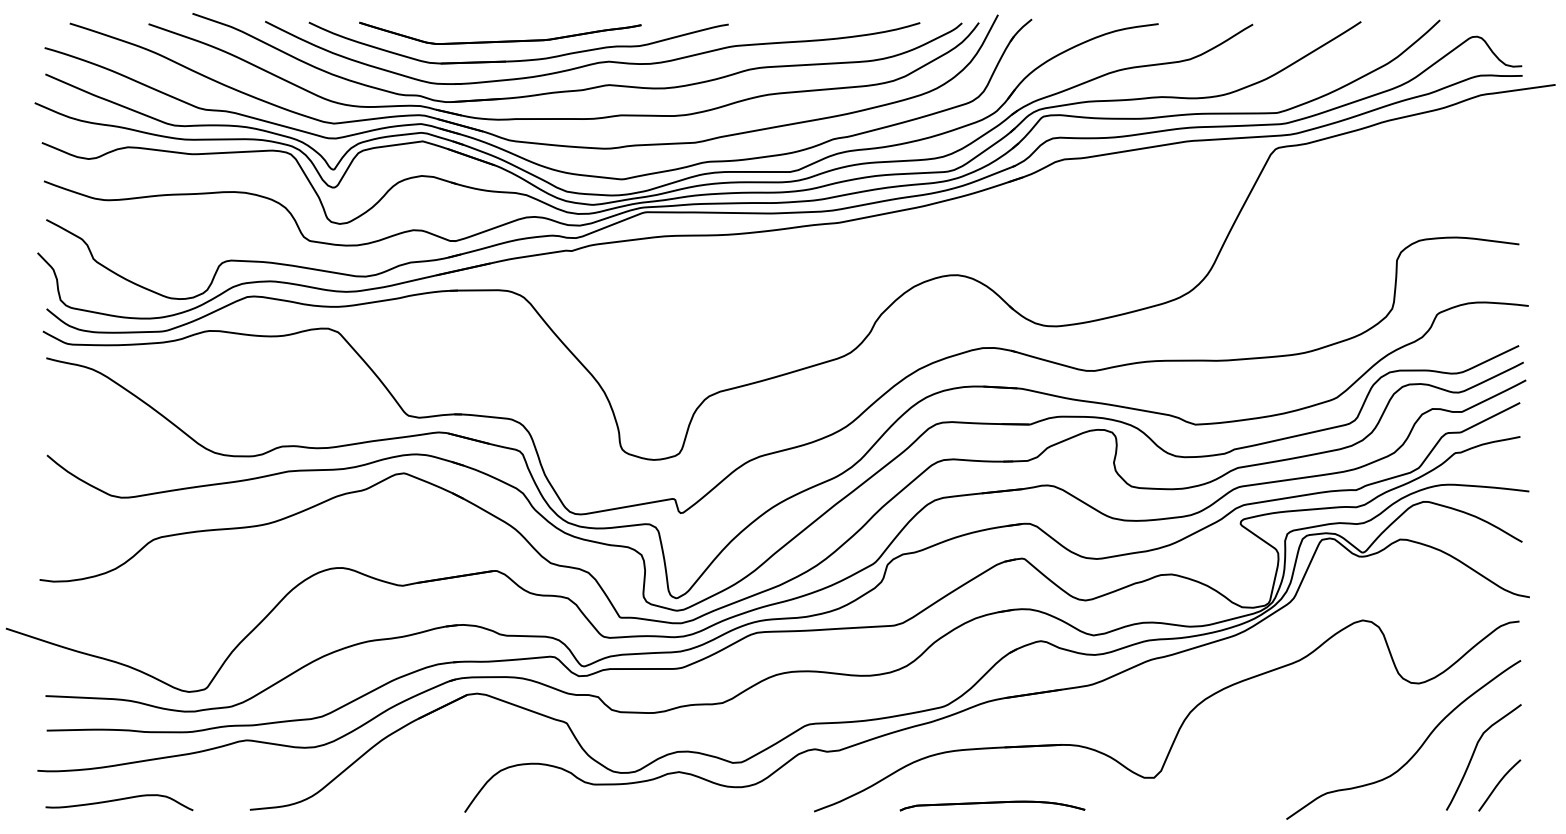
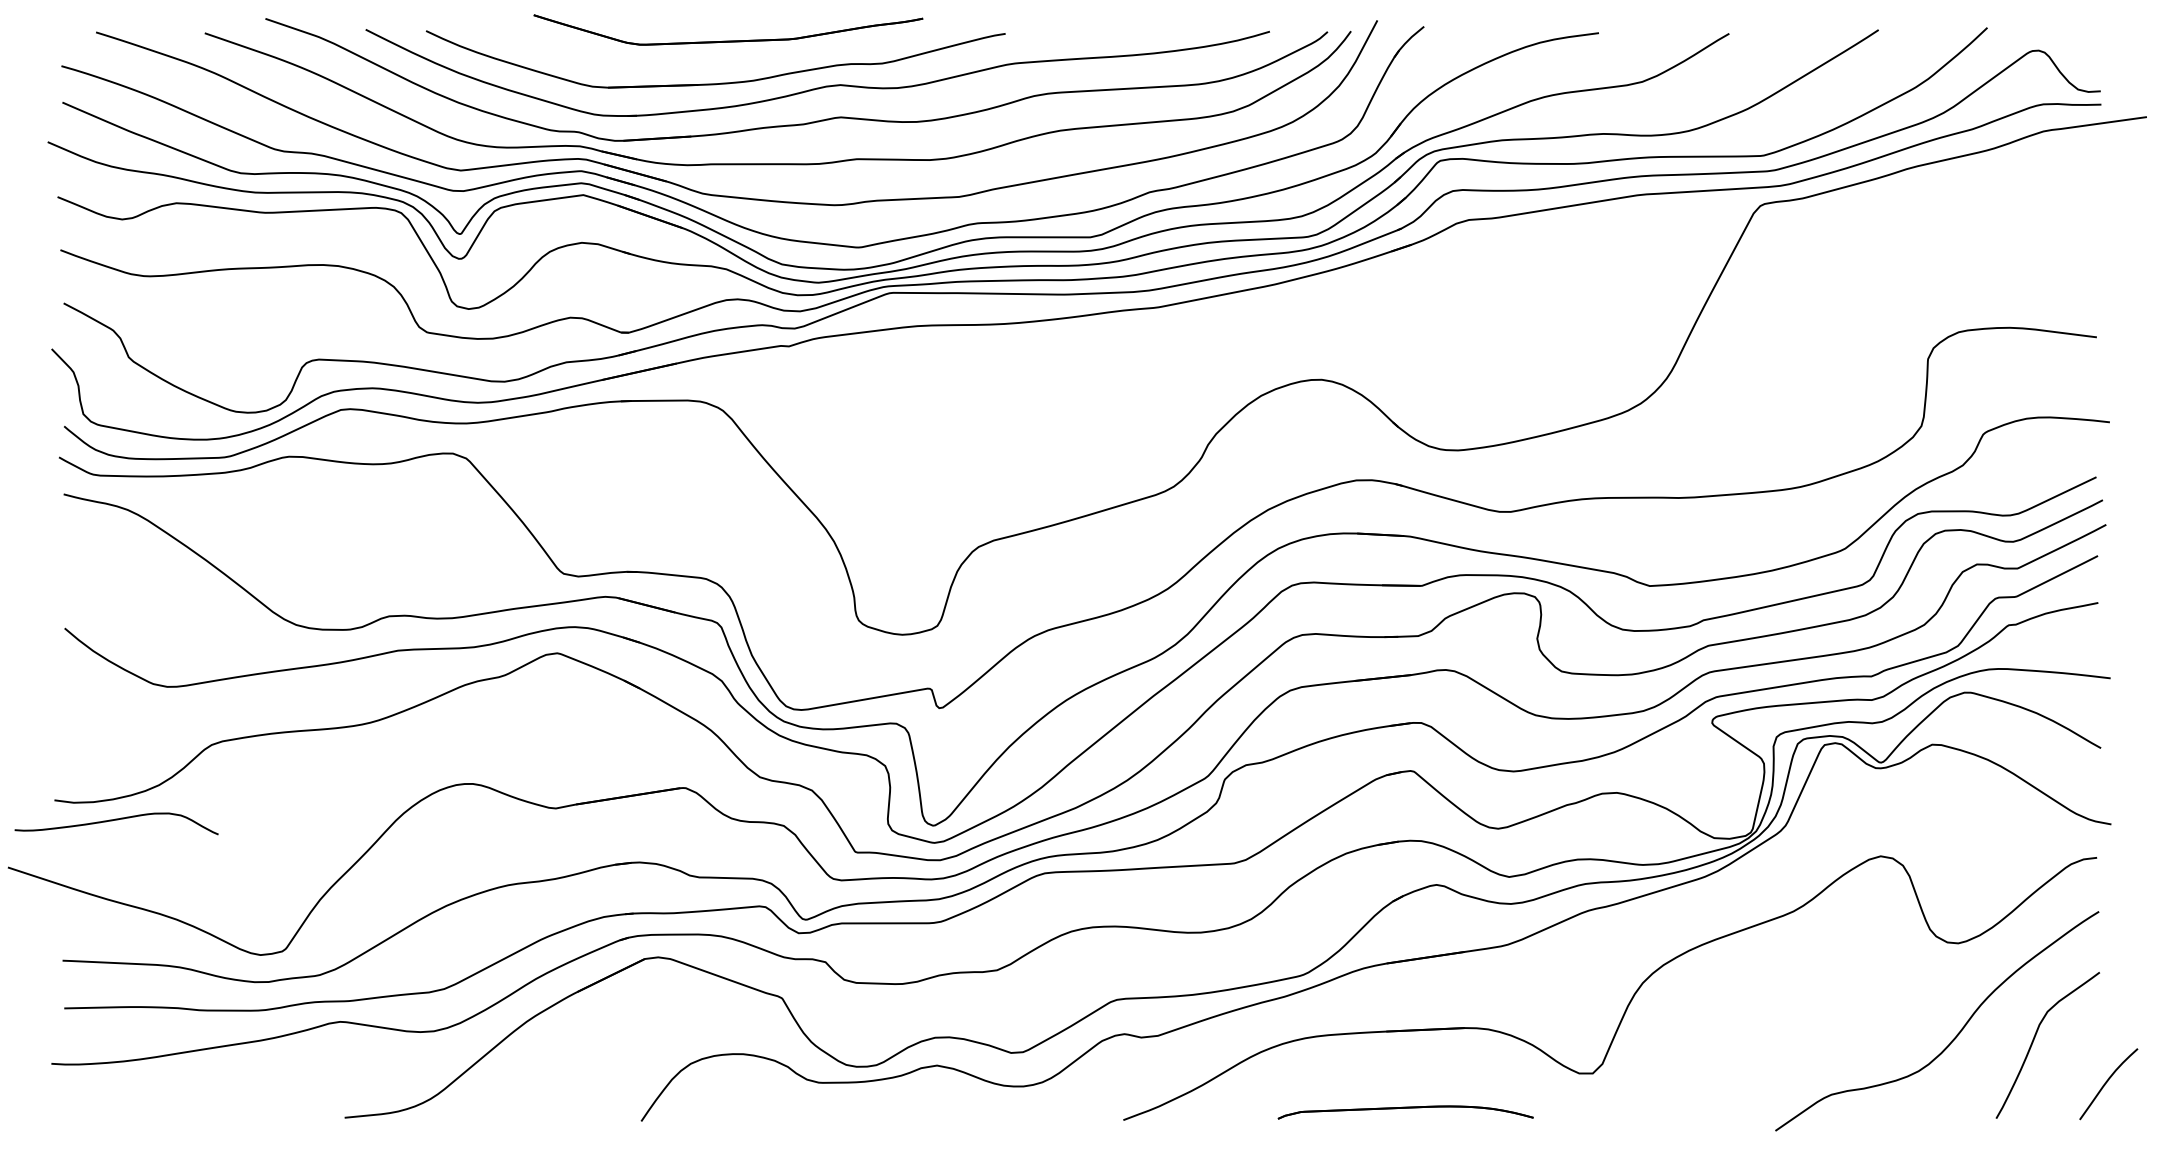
part: (500, 40) -> (728, 40), moved
curve: (1498, 784) -> (2107, 1082), moved
curve: (119, 800) -> (116, 820), moved
part: (992, 806) -> (1405, 1112), moved

